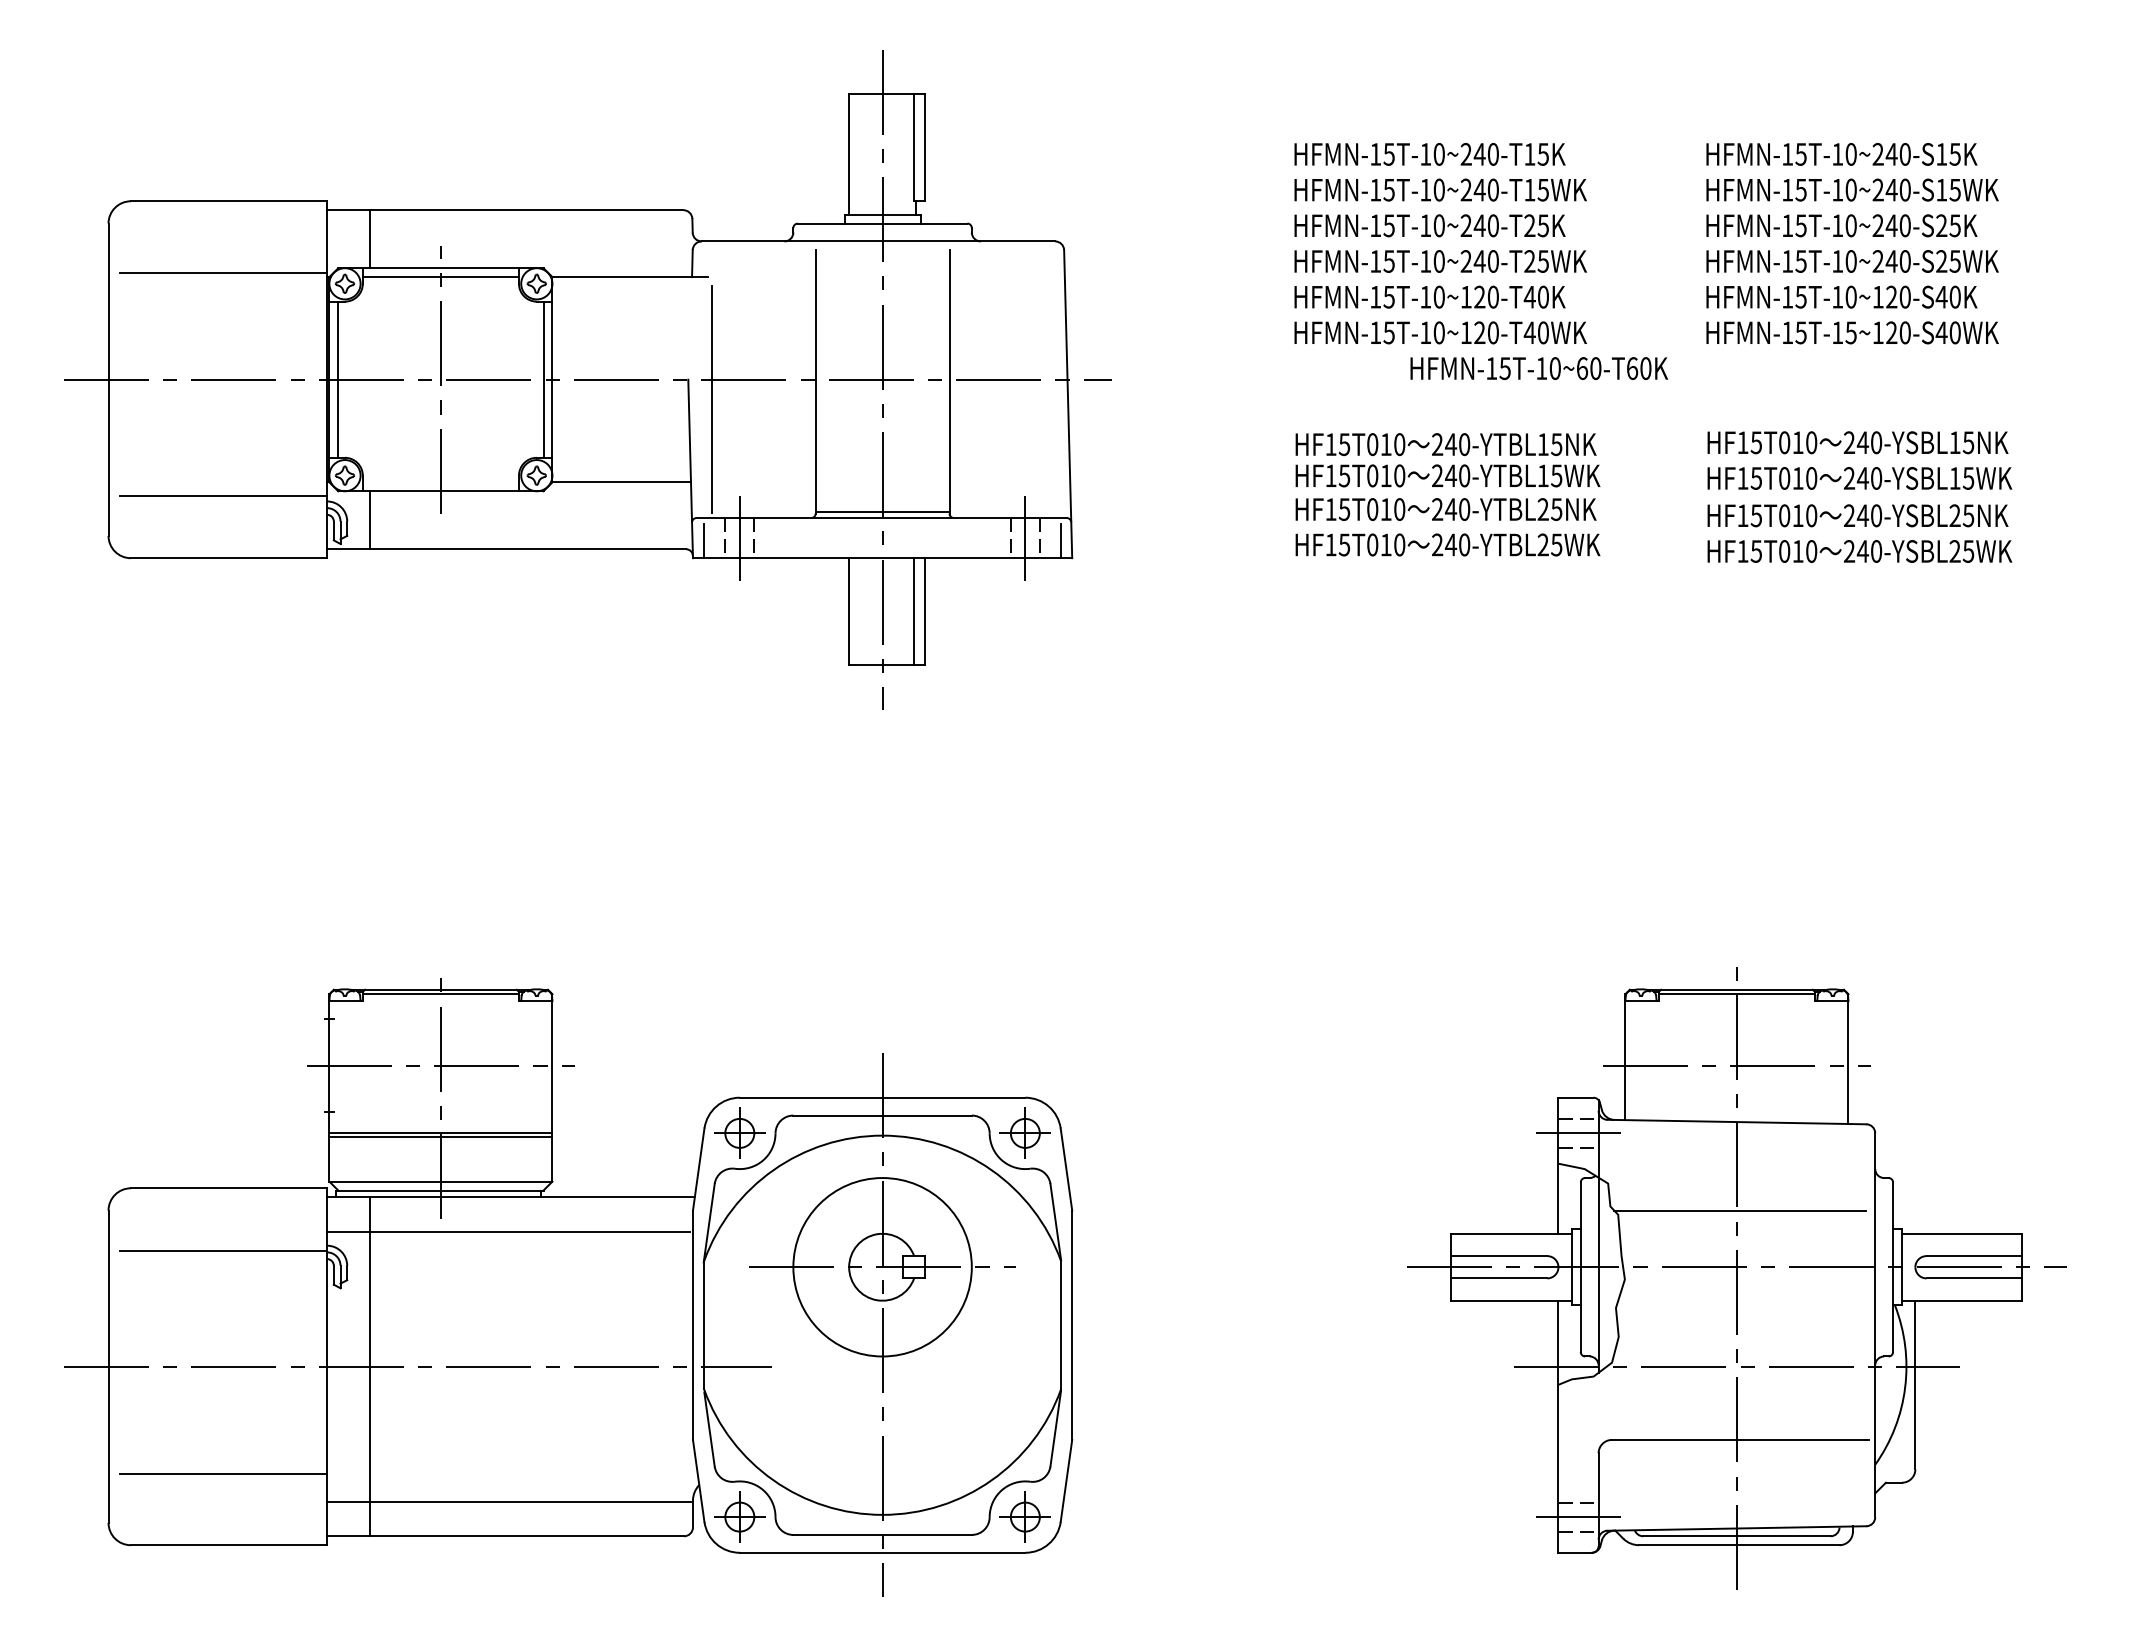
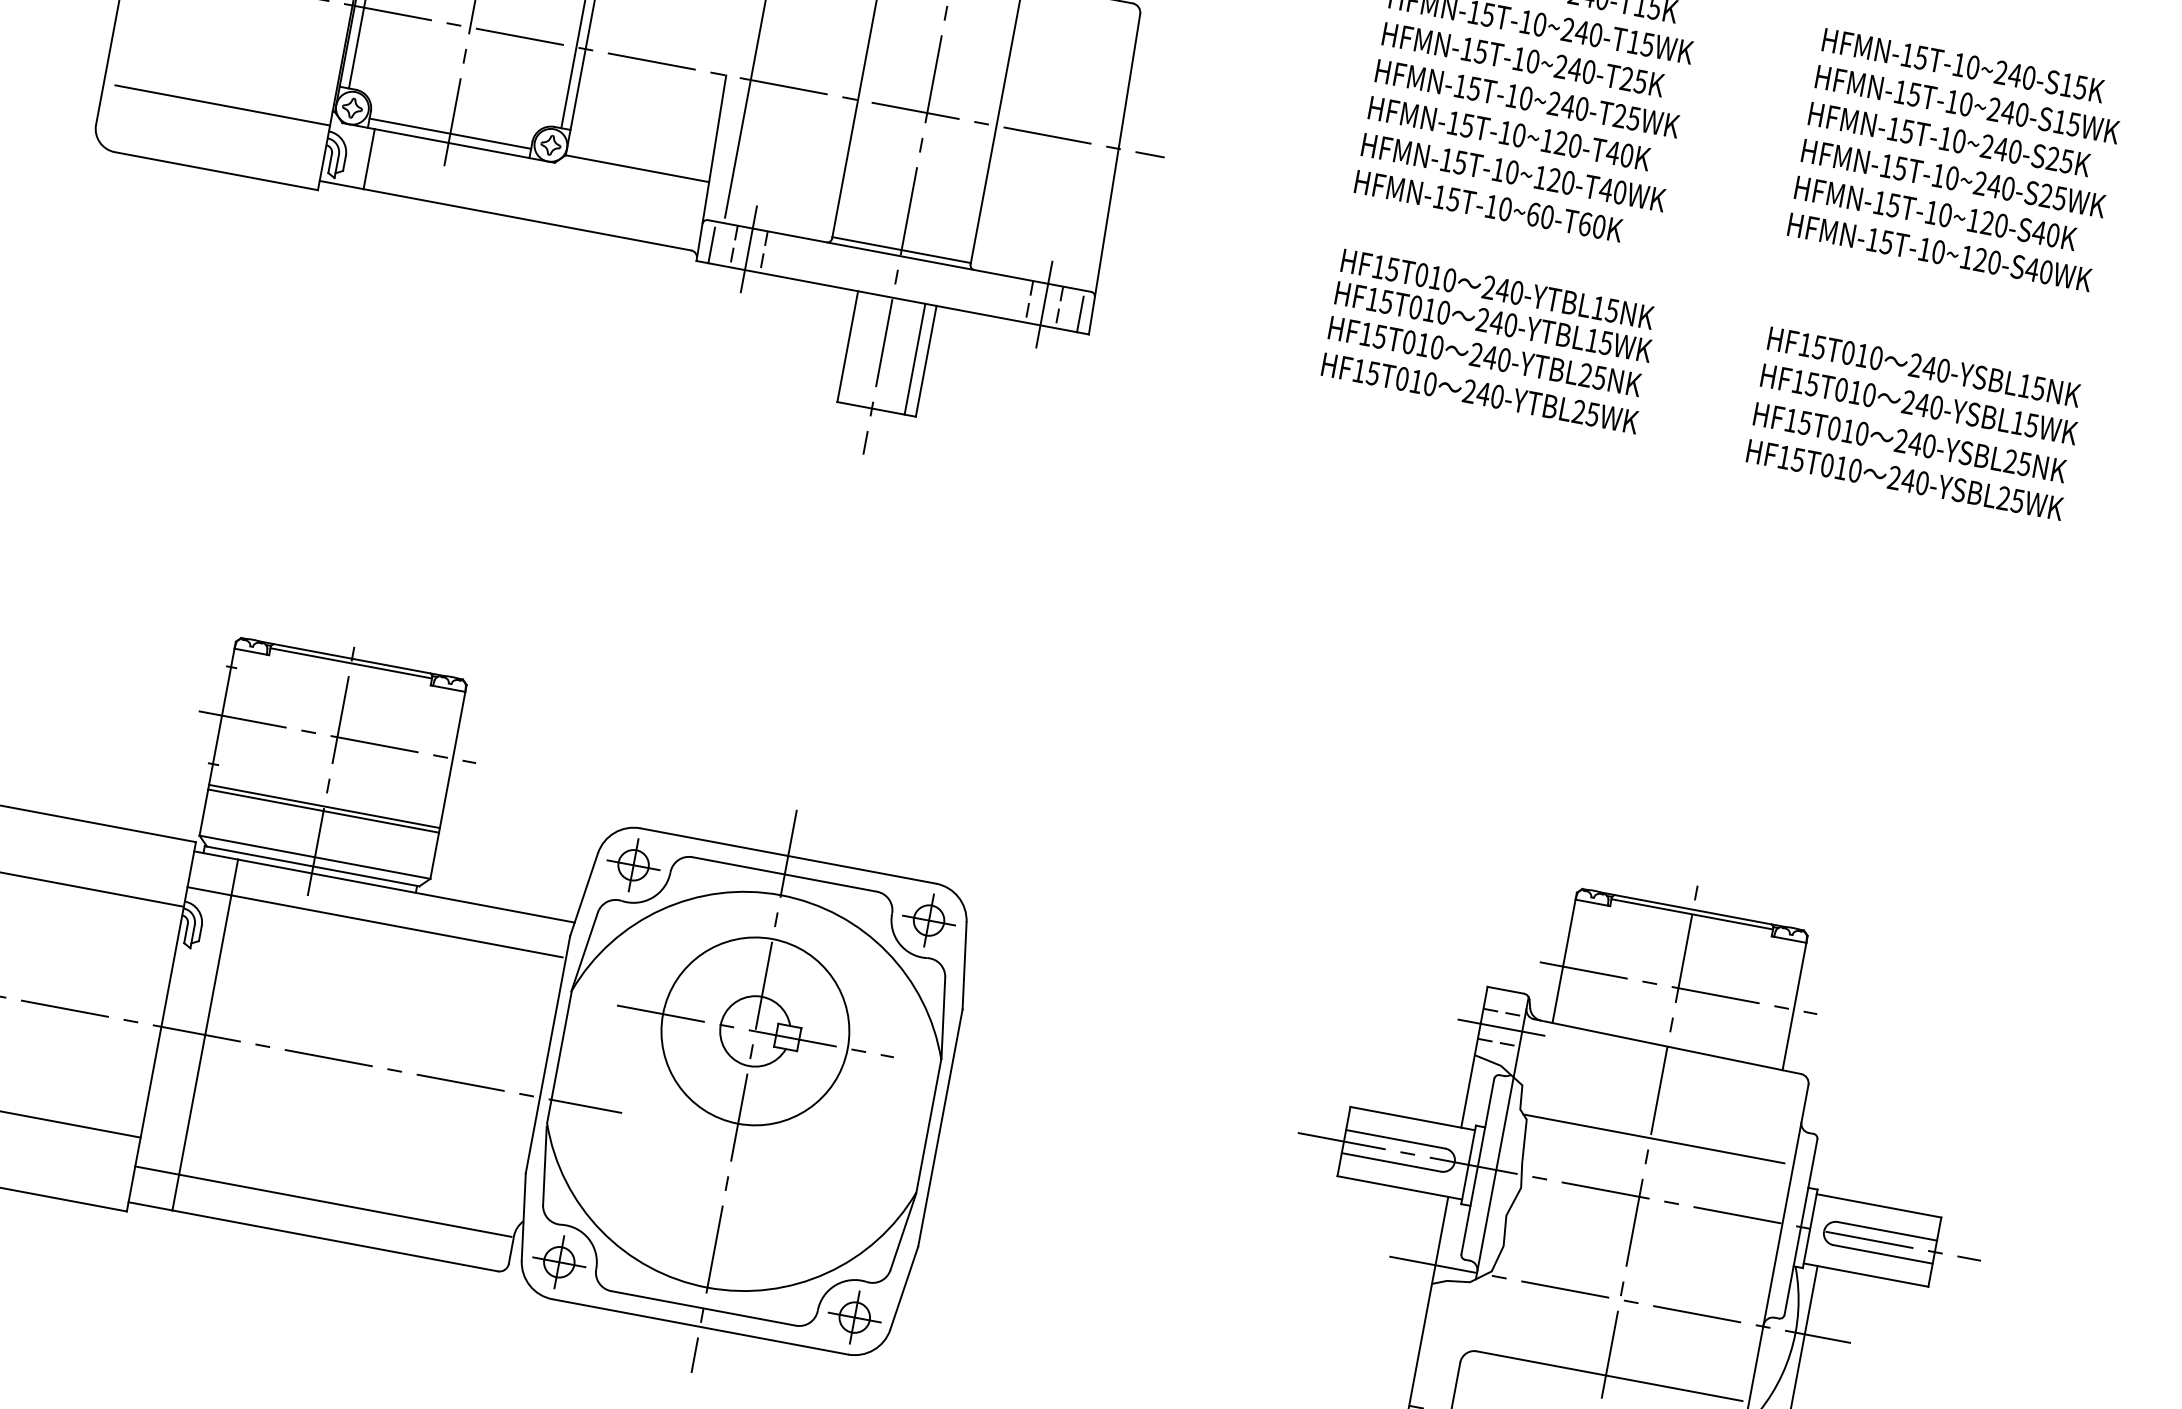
text: (1850, 332) -> (1937, 251), HFMN-15T-15~120-S40WK -> HFMN-15T-10~120-S40WK
text: (1539, 368) -> (1489, 206), moved
line: (440, 482) -> (449, 133), added

